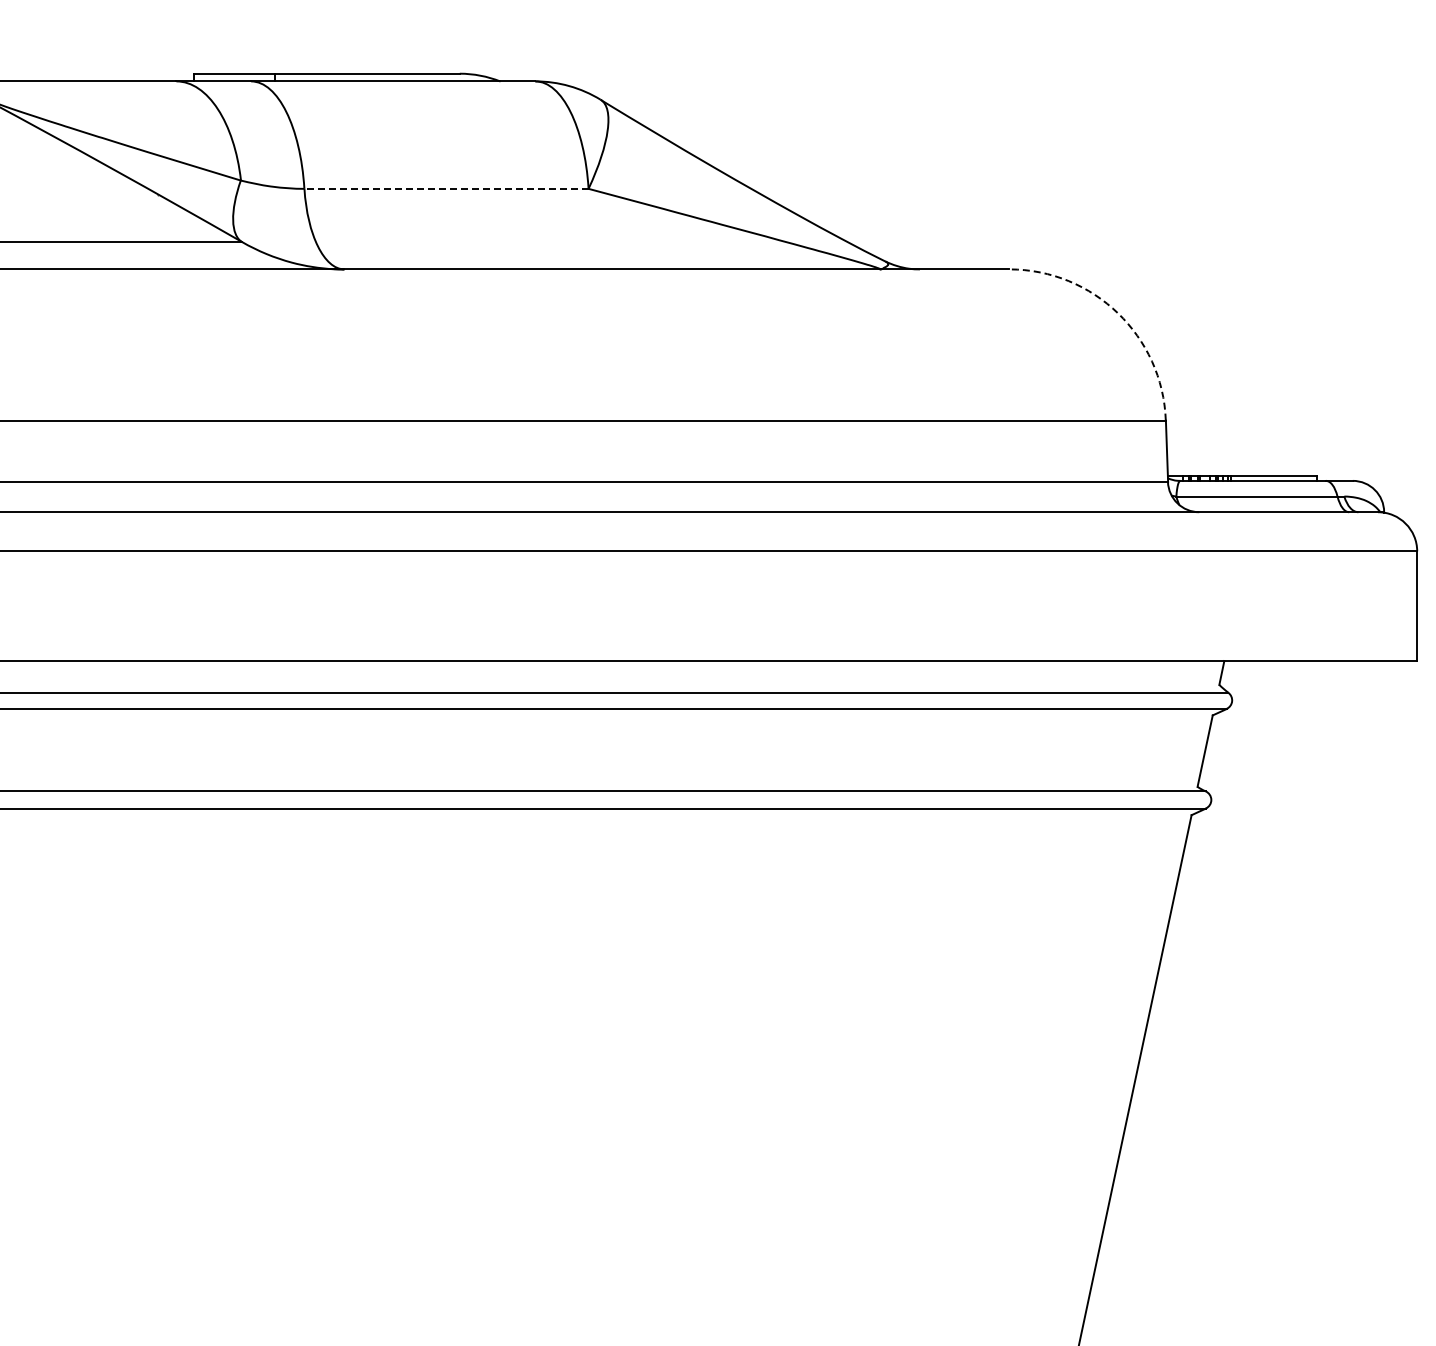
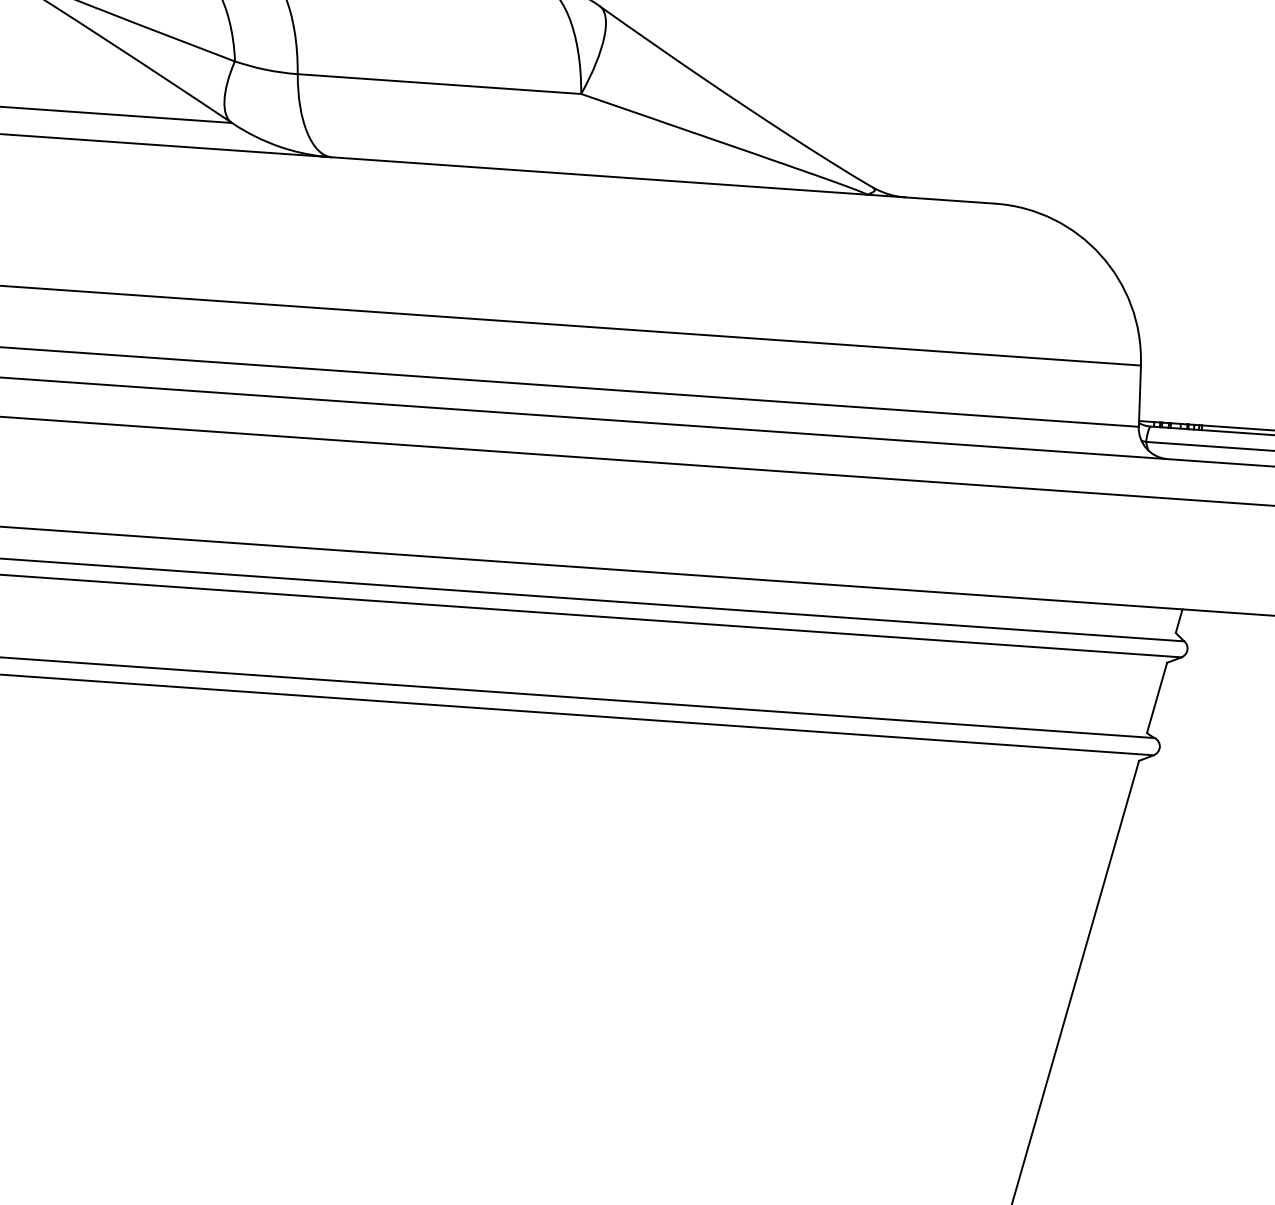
line: (446, 188) -> (439, 83), dashed -> solid
arc: (1118, 313) -> (1101, 255), dashed -> solid

